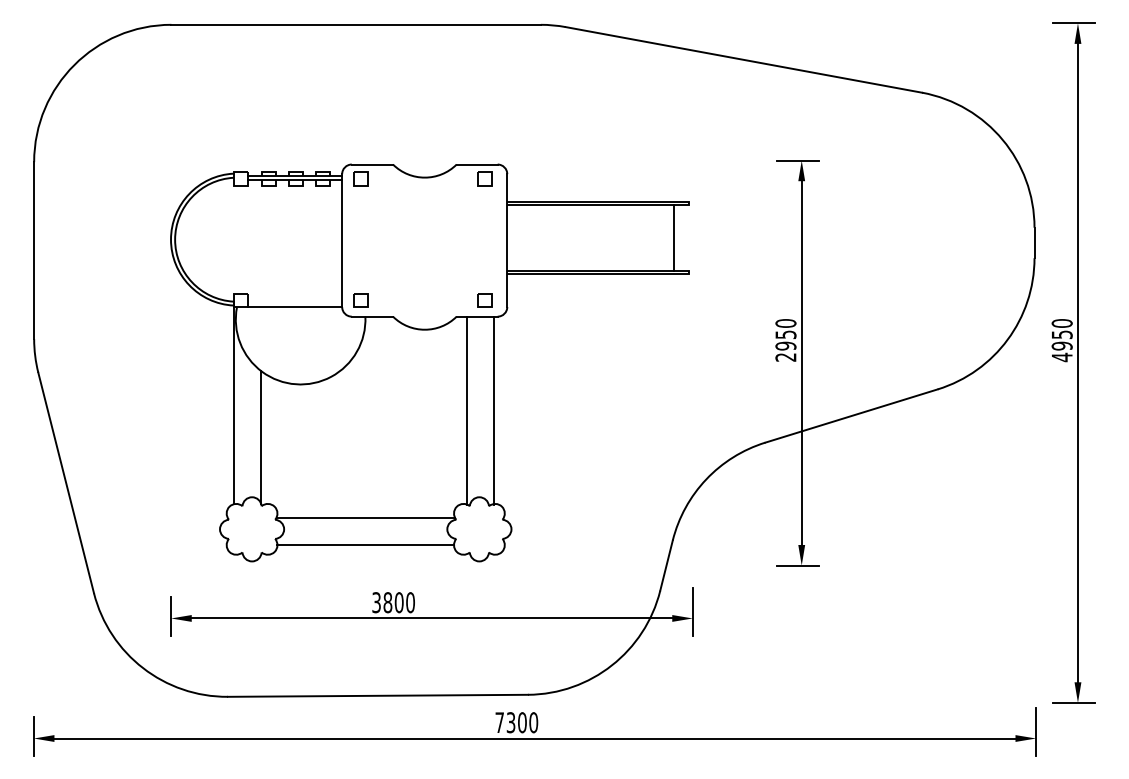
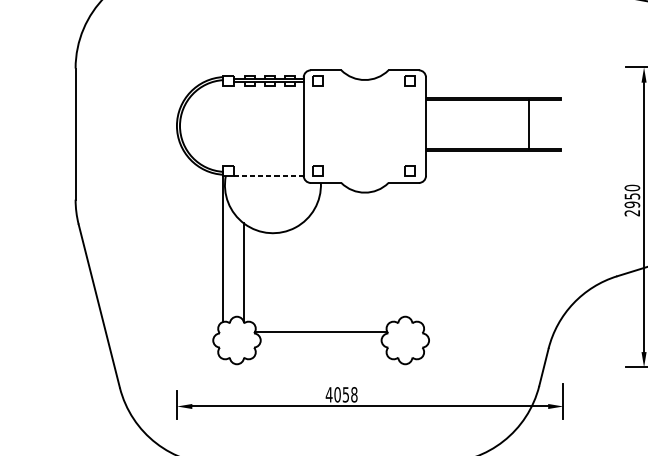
line: (674, 237) -> (529, 124), moved
line: (295, 307) -> (269, 176), solid -> dashed
line: (466, 410) -> (395, 252), removed
line: (494, 410) -> (416, 252), removed
line: (365, 545) -> (320, 352), removed
text: (392, 602) -> (340, 394), 3800 -> 4058

